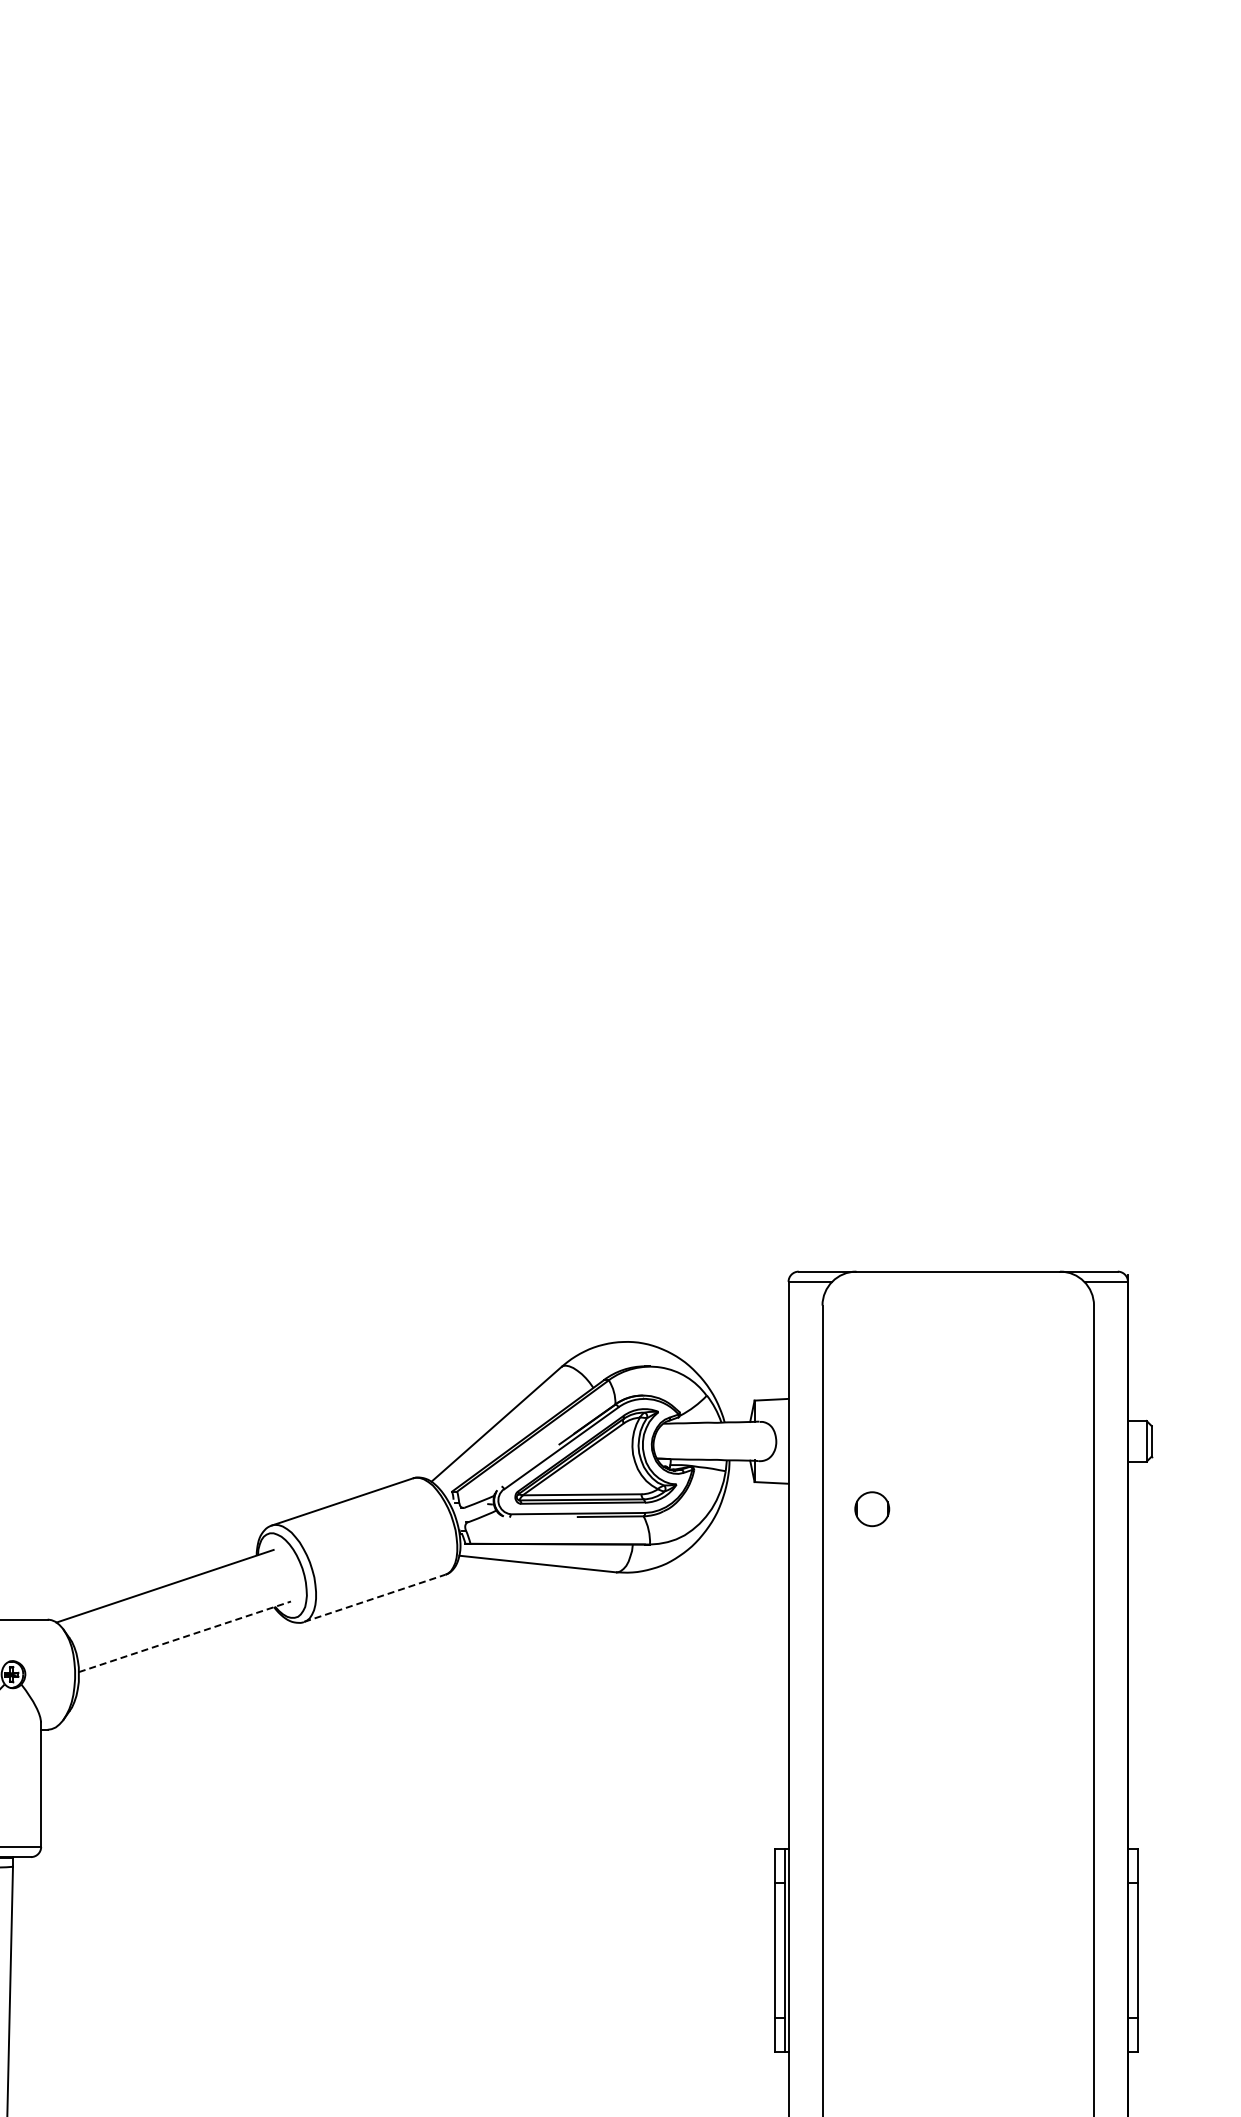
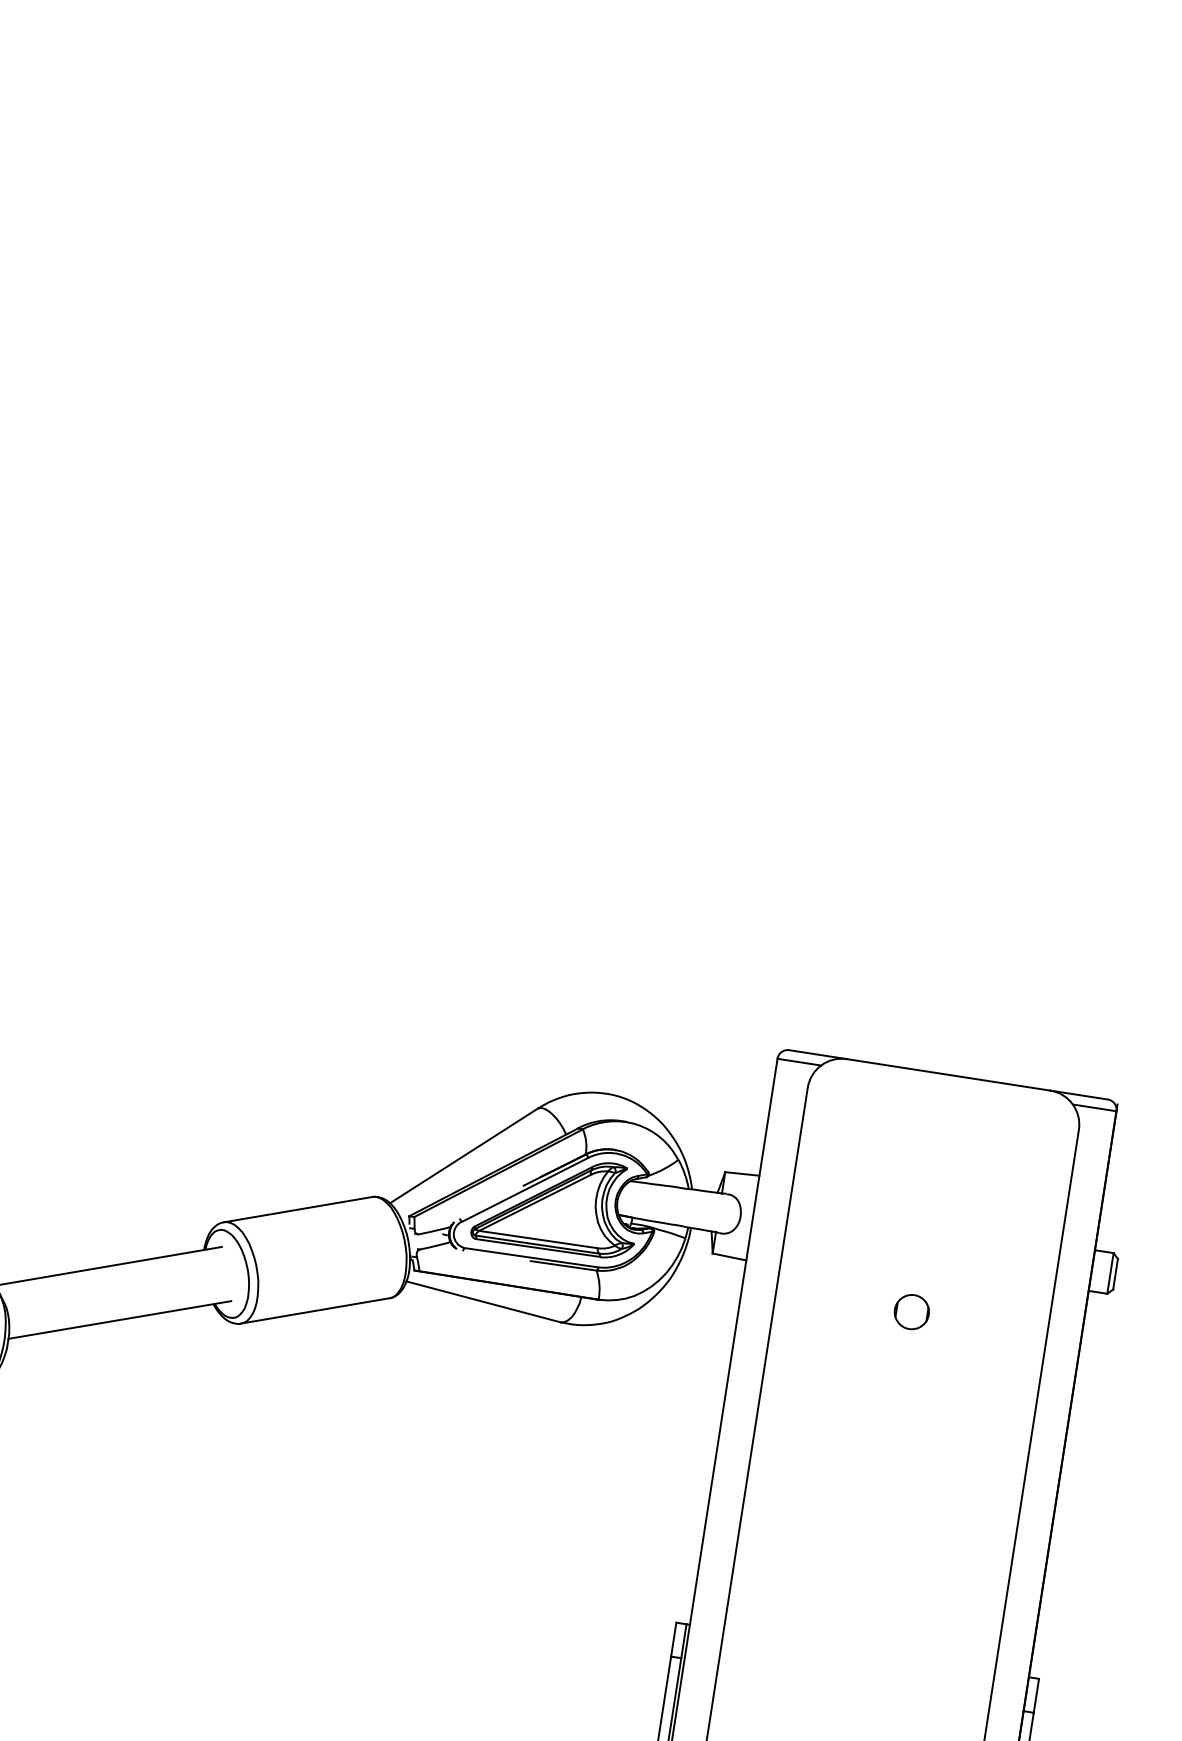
part: (872, 1509) -> (912, 1312), moved
line: (375, 1598) -> (316, 1311), dashed -> solid
line: (184, 1636) -> (119, 1319), dashed -> solid

